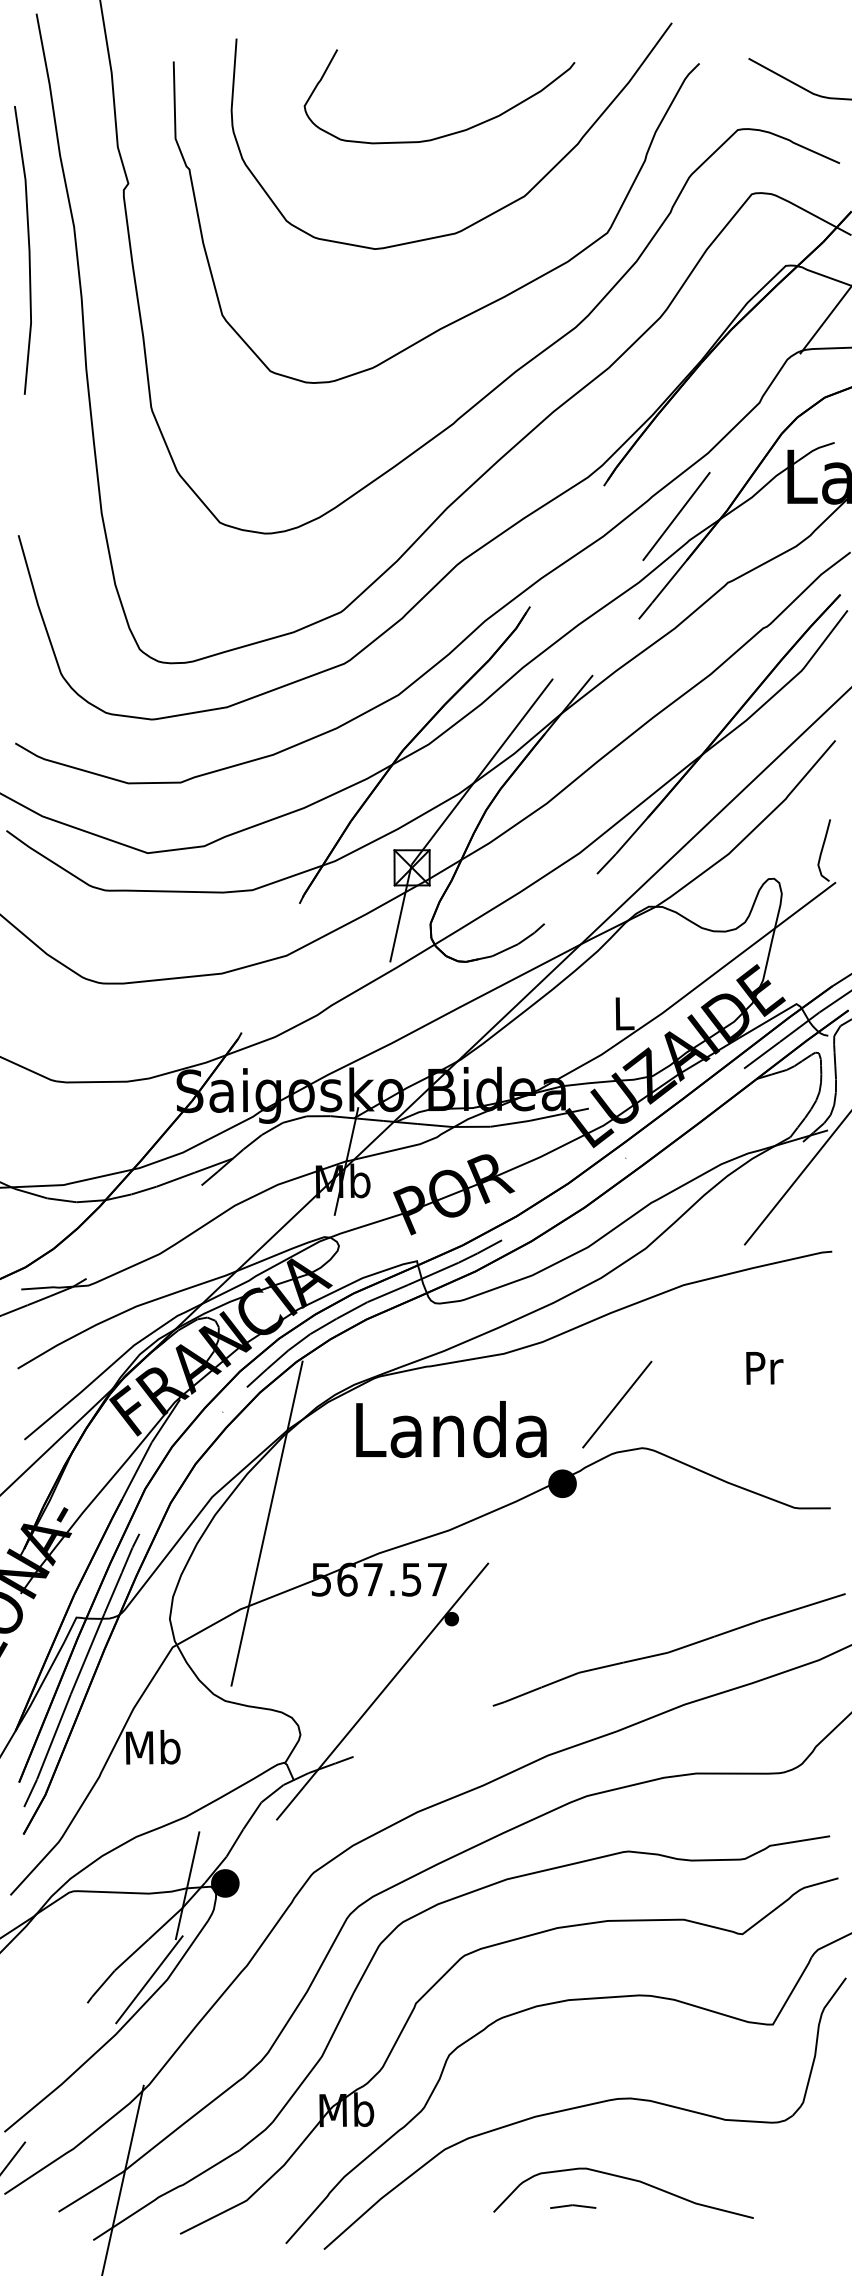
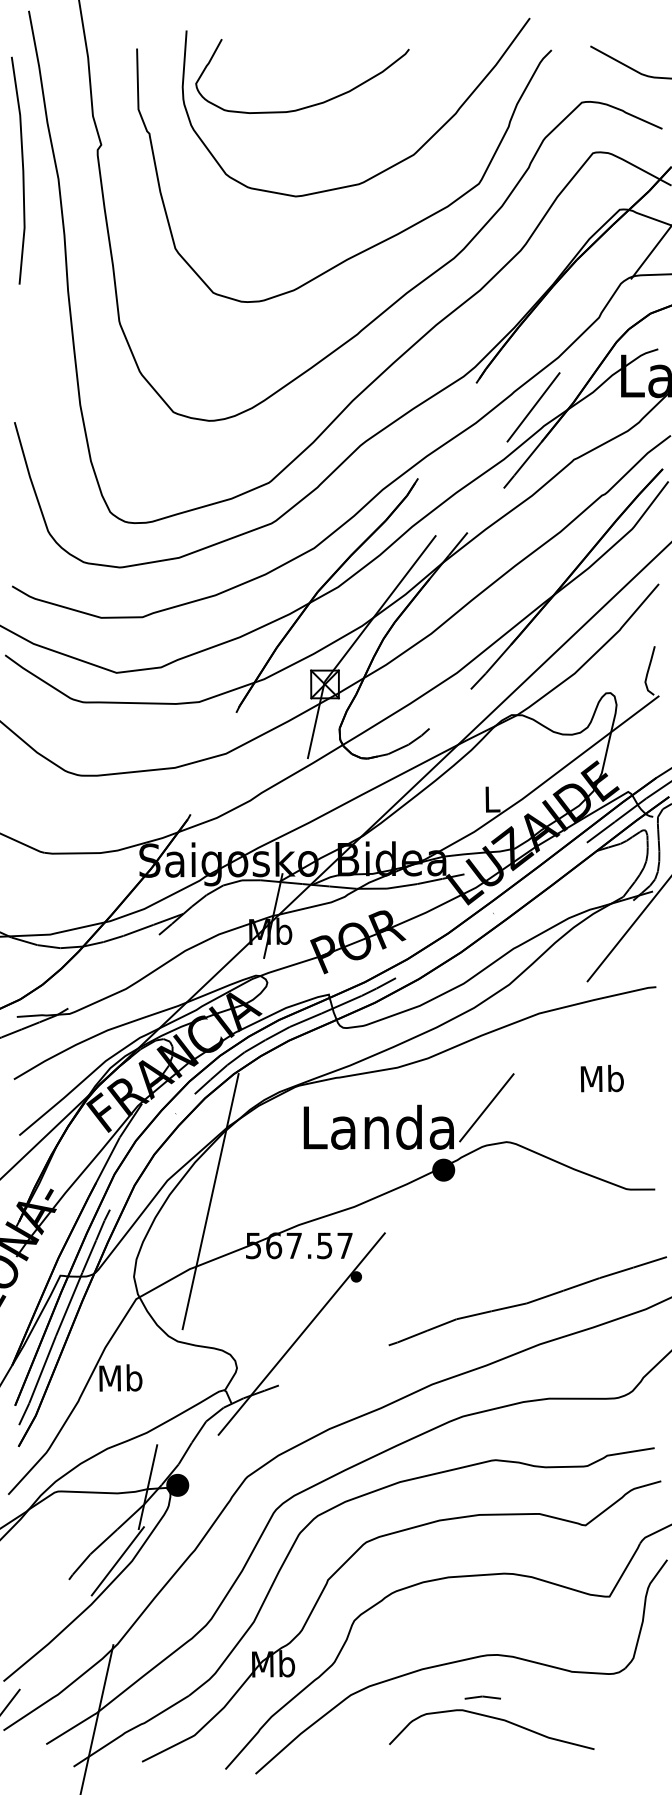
curve: (449, 133) -> (310, 105), moved
line: (28, 250) -> (22, 170), moved
text: (763, 1367) -> (602, 1078), Pr -> Mb
text: (451, 1429) -> (378, 1127), moved
line: (573, 2206) -> (483, 1697), moved

